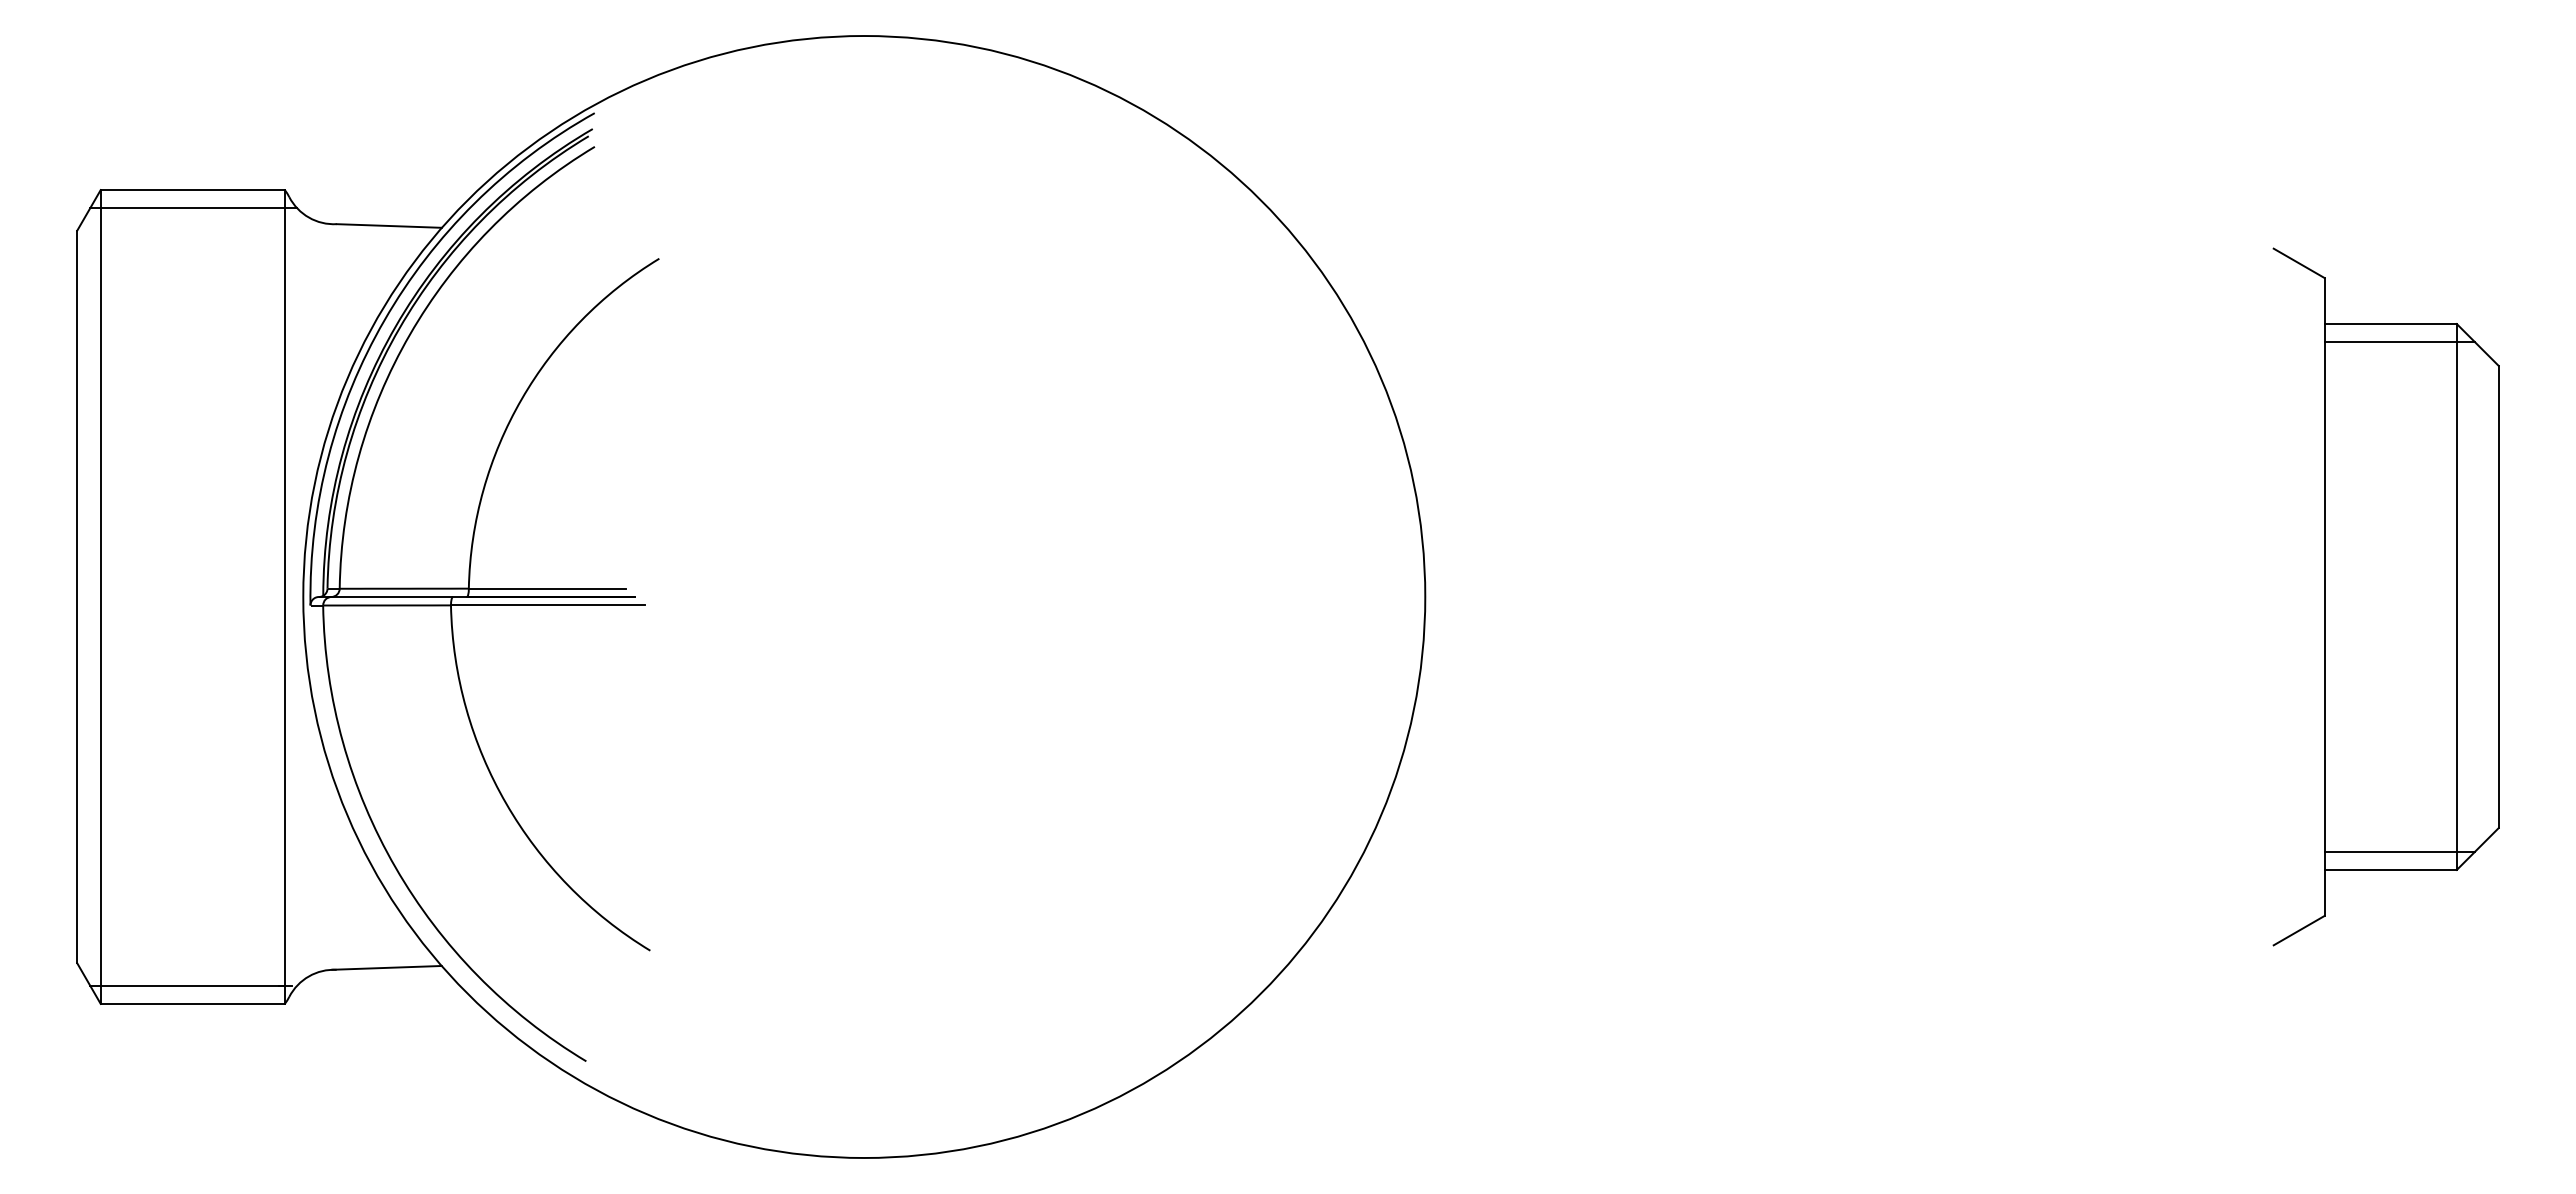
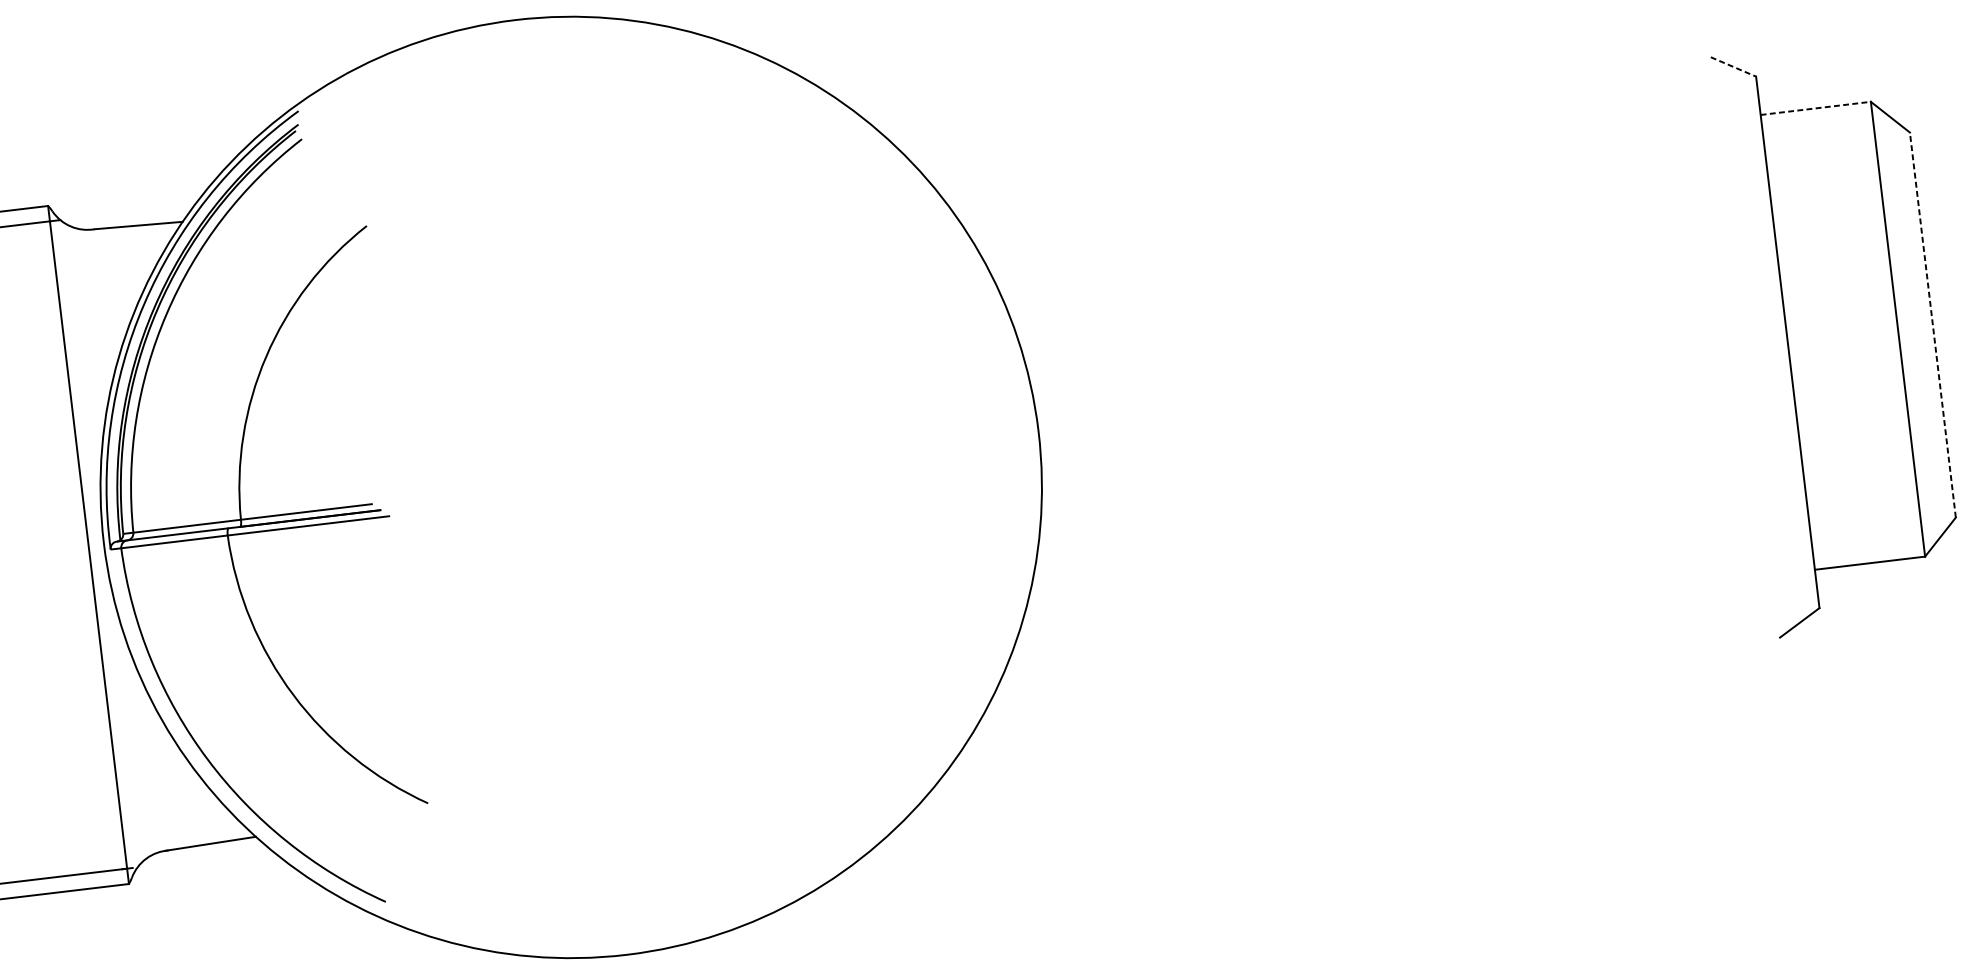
line: (2299, 263) -> (1733, 67), solid -> dashed
line: (2391, 324) -> (1816, 108), solid -> dashed
line: (2399, 342) -> (1824, 122), removed
line: (2498, 596) -> (1932, 324), solid -> dashed
line: (2399, 851) -> (1875, 546), removed

